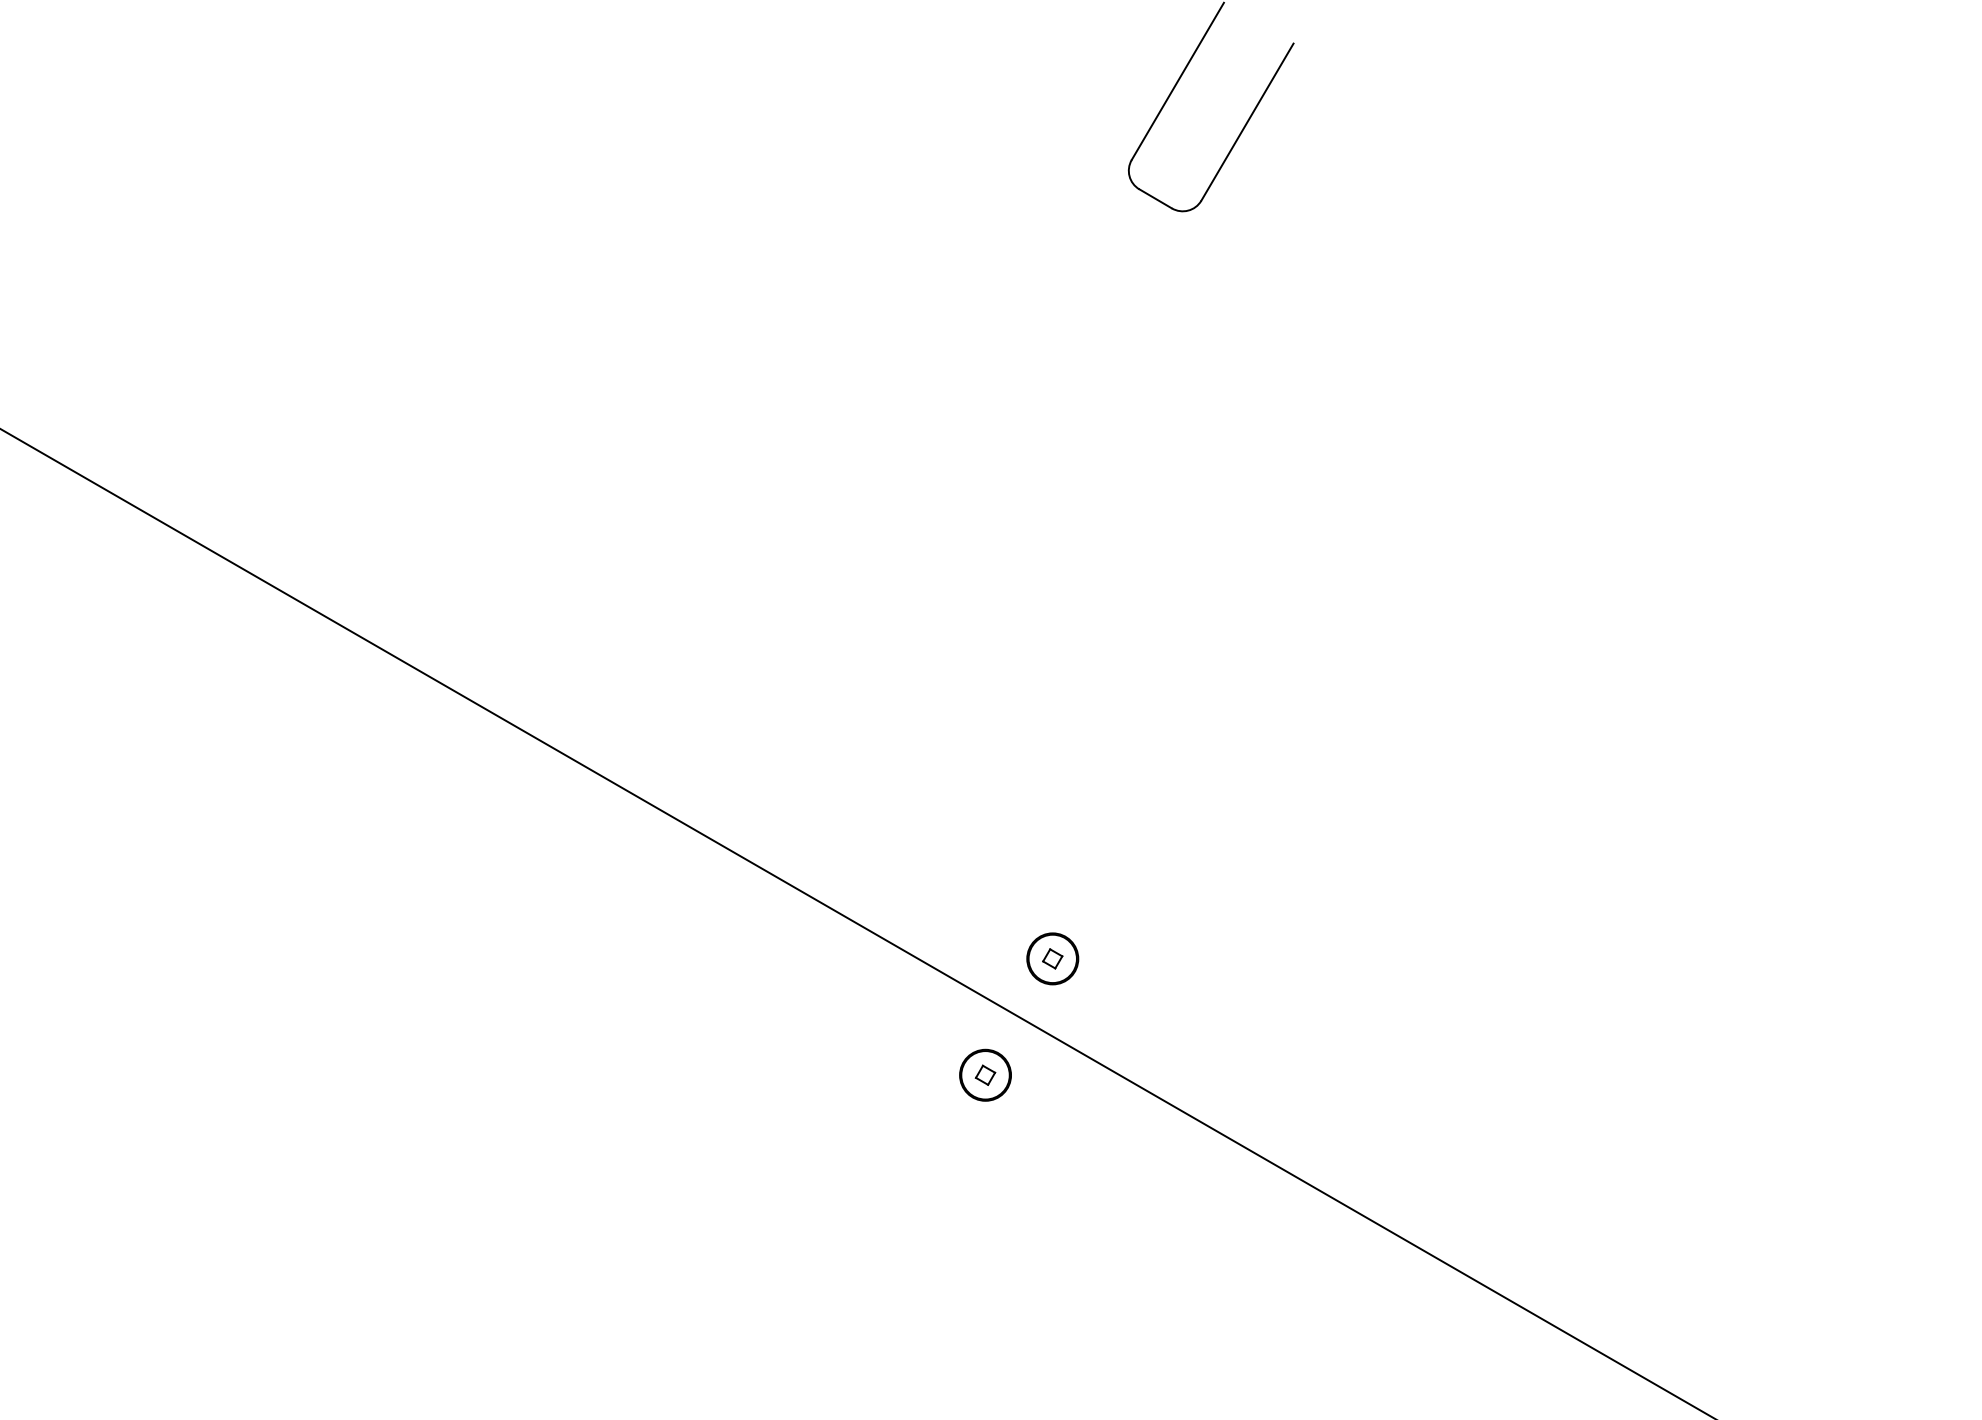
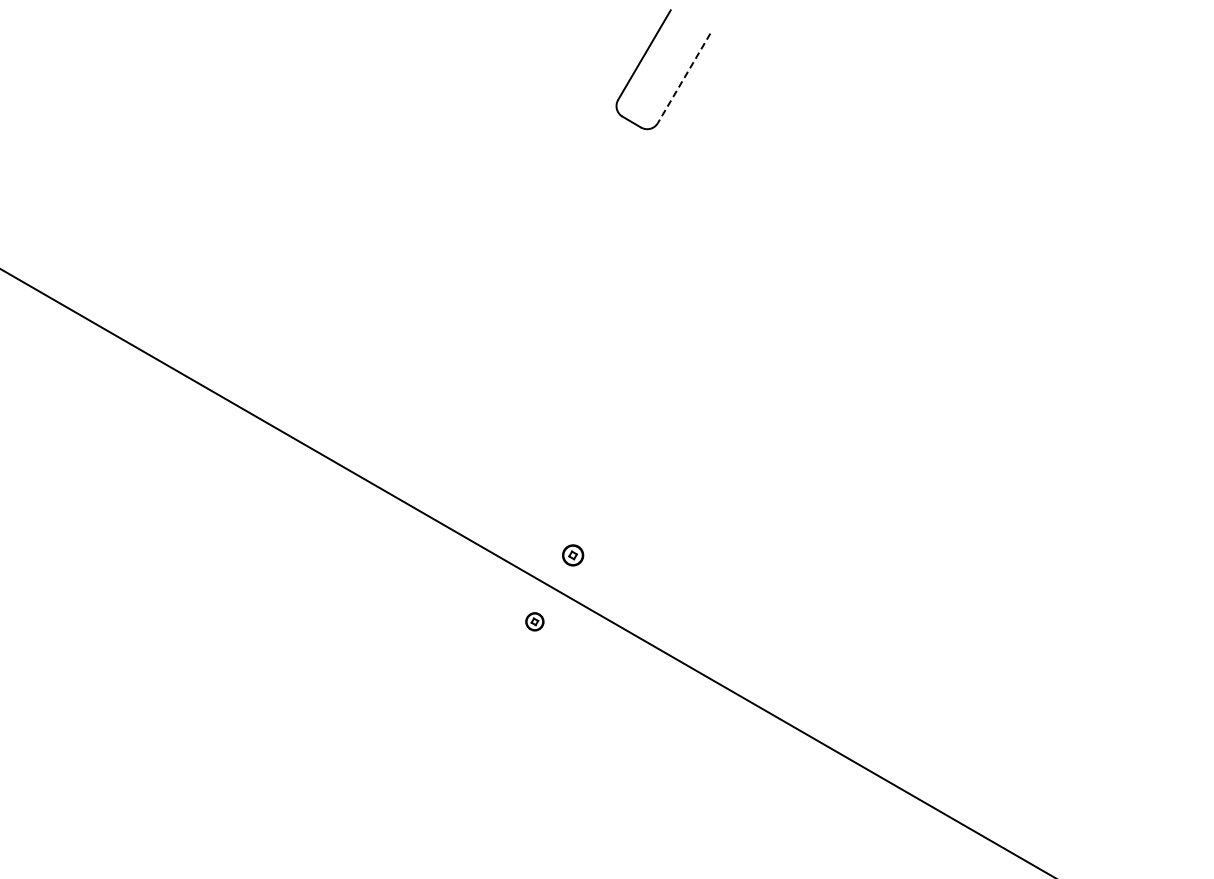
line: (1248, 122) -> (684, 78), solid -> dashed
part: (1051, 959) -> (572, 555), size x0.7
part: (984, 1074) -> (534, 621), size x0.6

